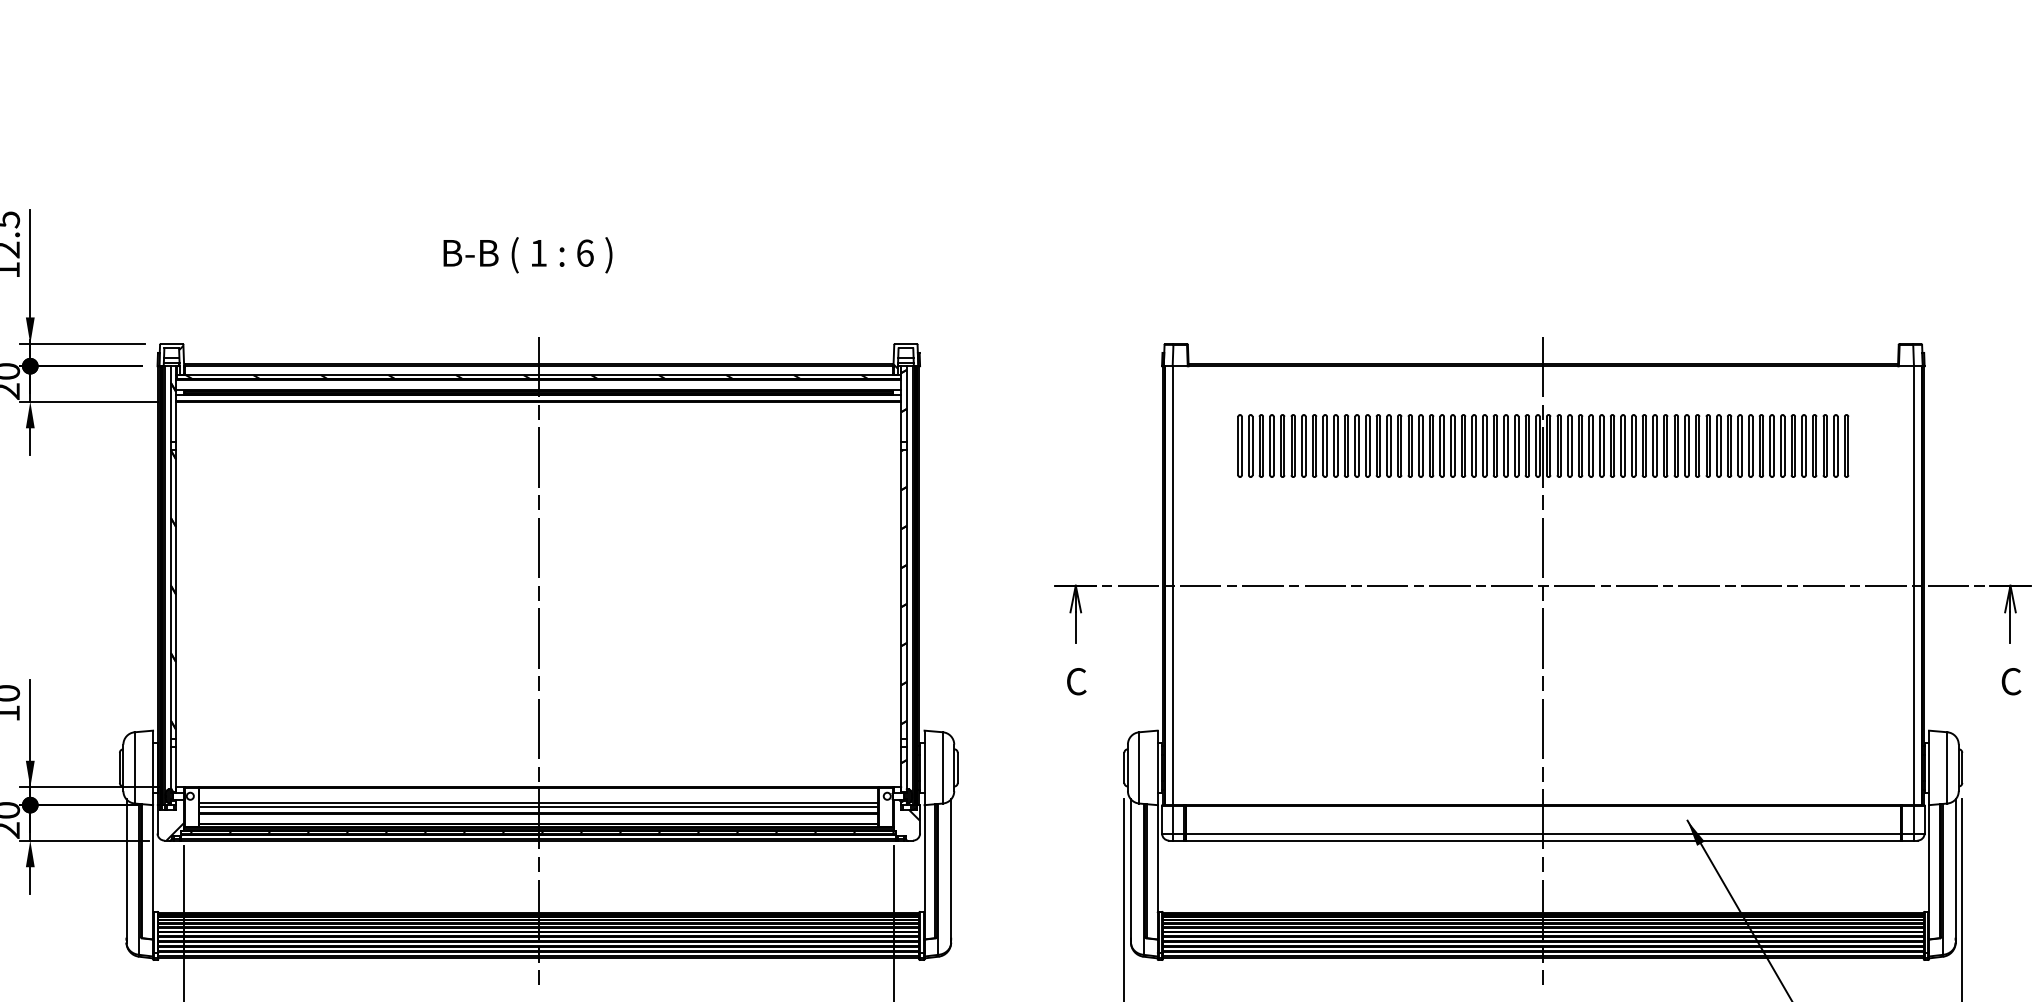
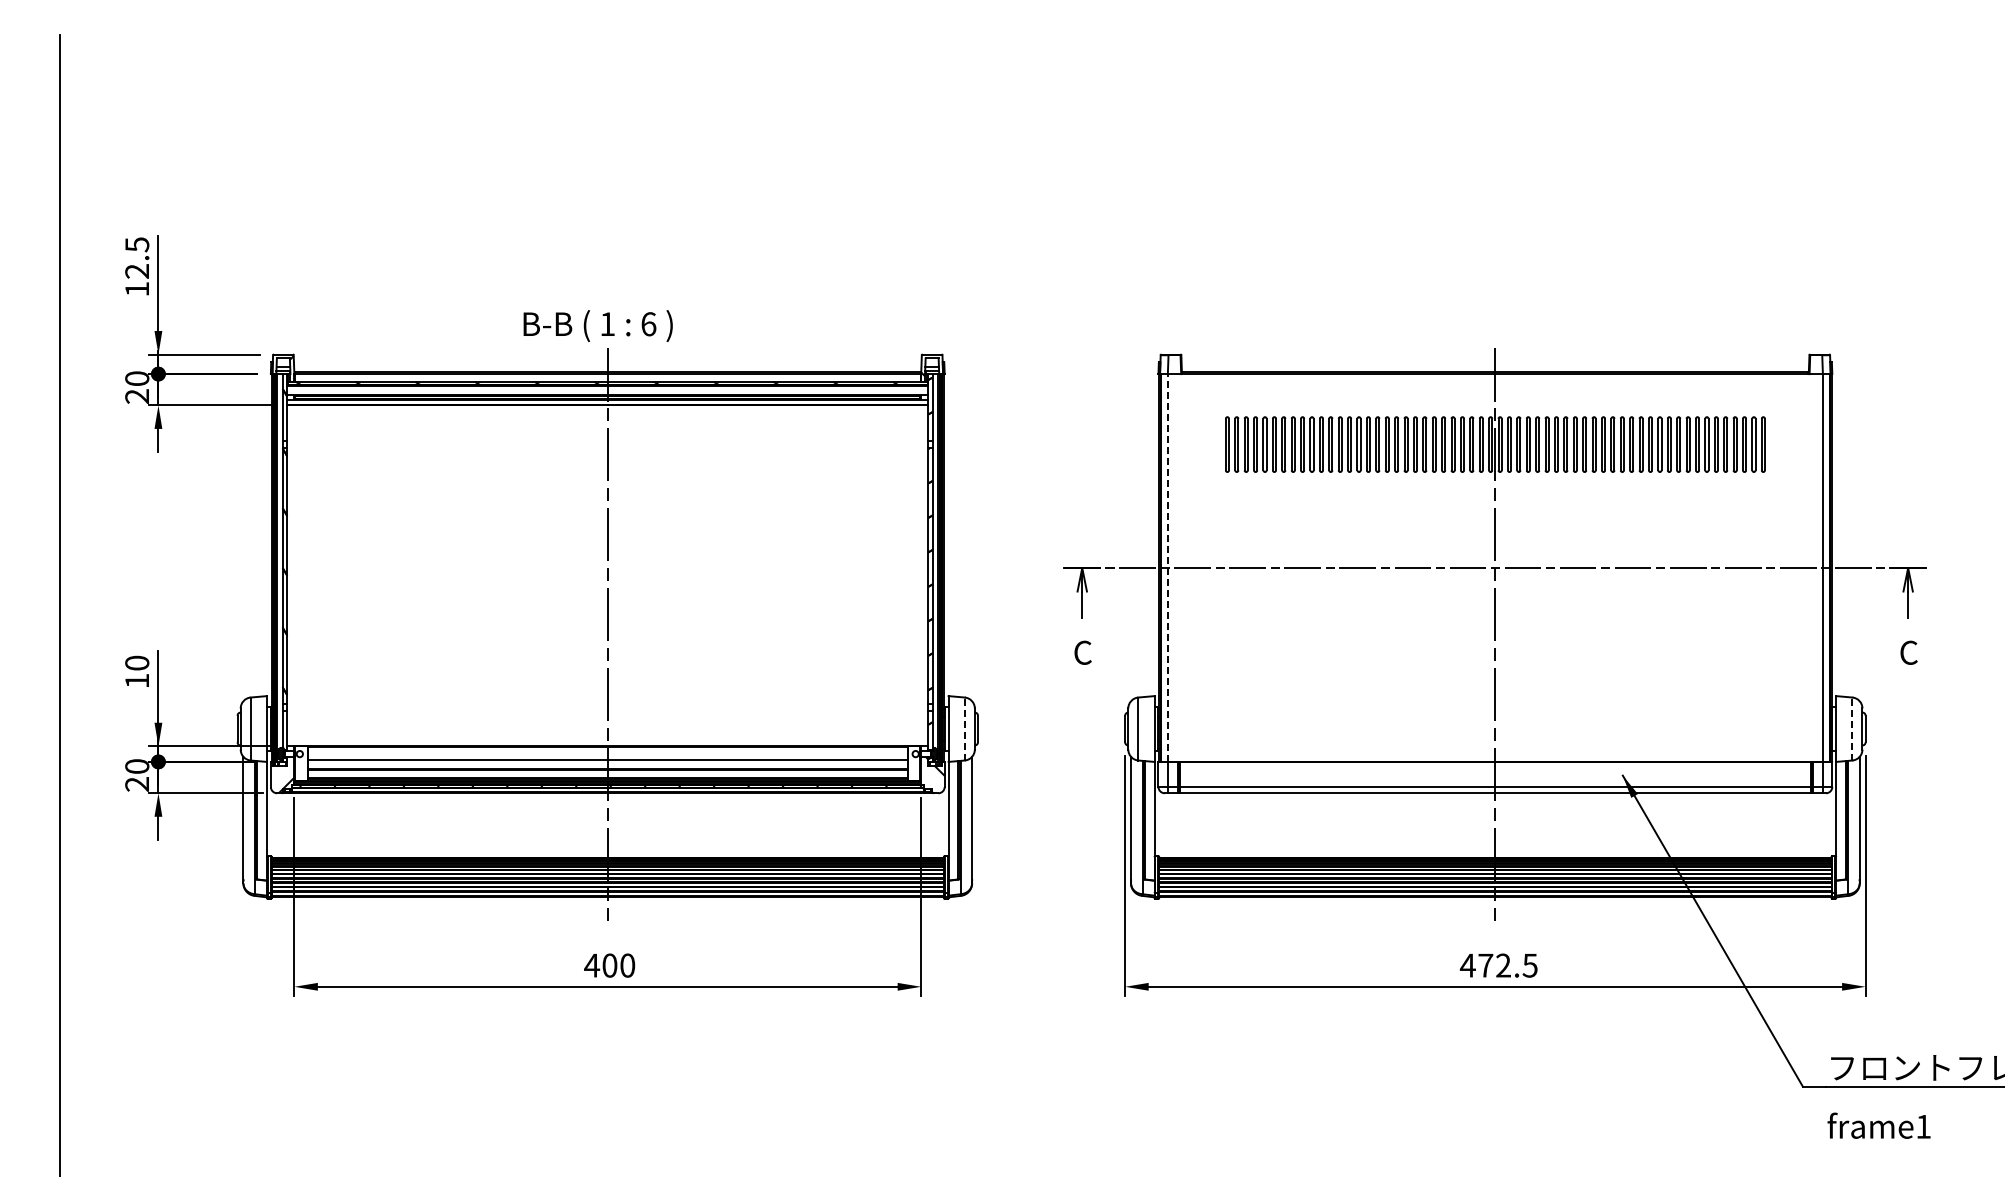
text: (527, 255) -> (597, 326), moved
line: (1173, 586) -> (1168, 568), solid -> dashed
line: (942, 767) -> (964, 728), solid -> dashed
line: (1947, 767) -> (1852, 728), solid -> dashed
line: (538, 806) -> (607, 763), removed

